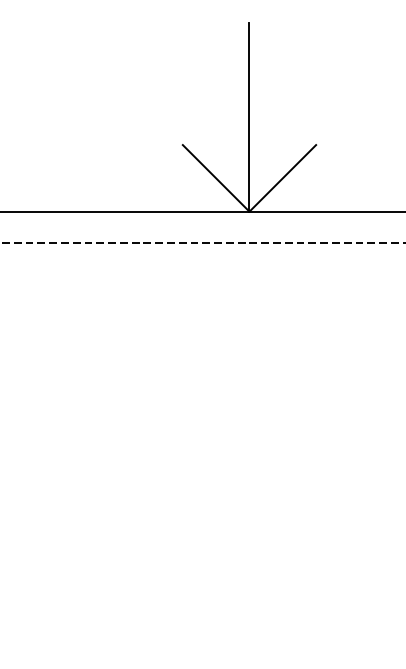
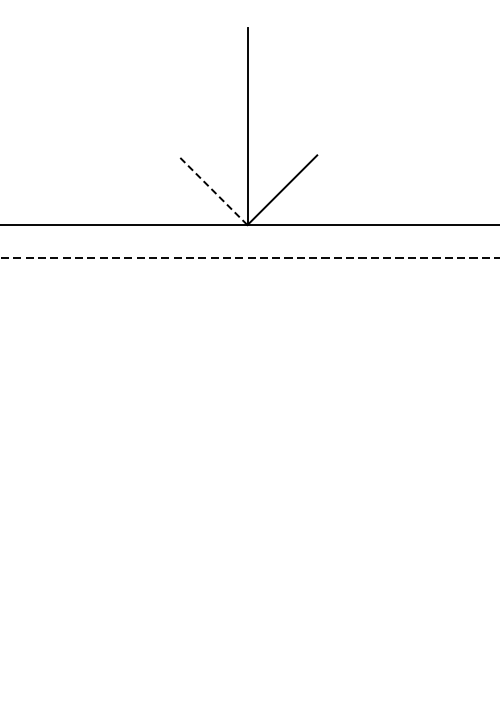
line: (216, 177) -> (212, 189), solid -> dashed

